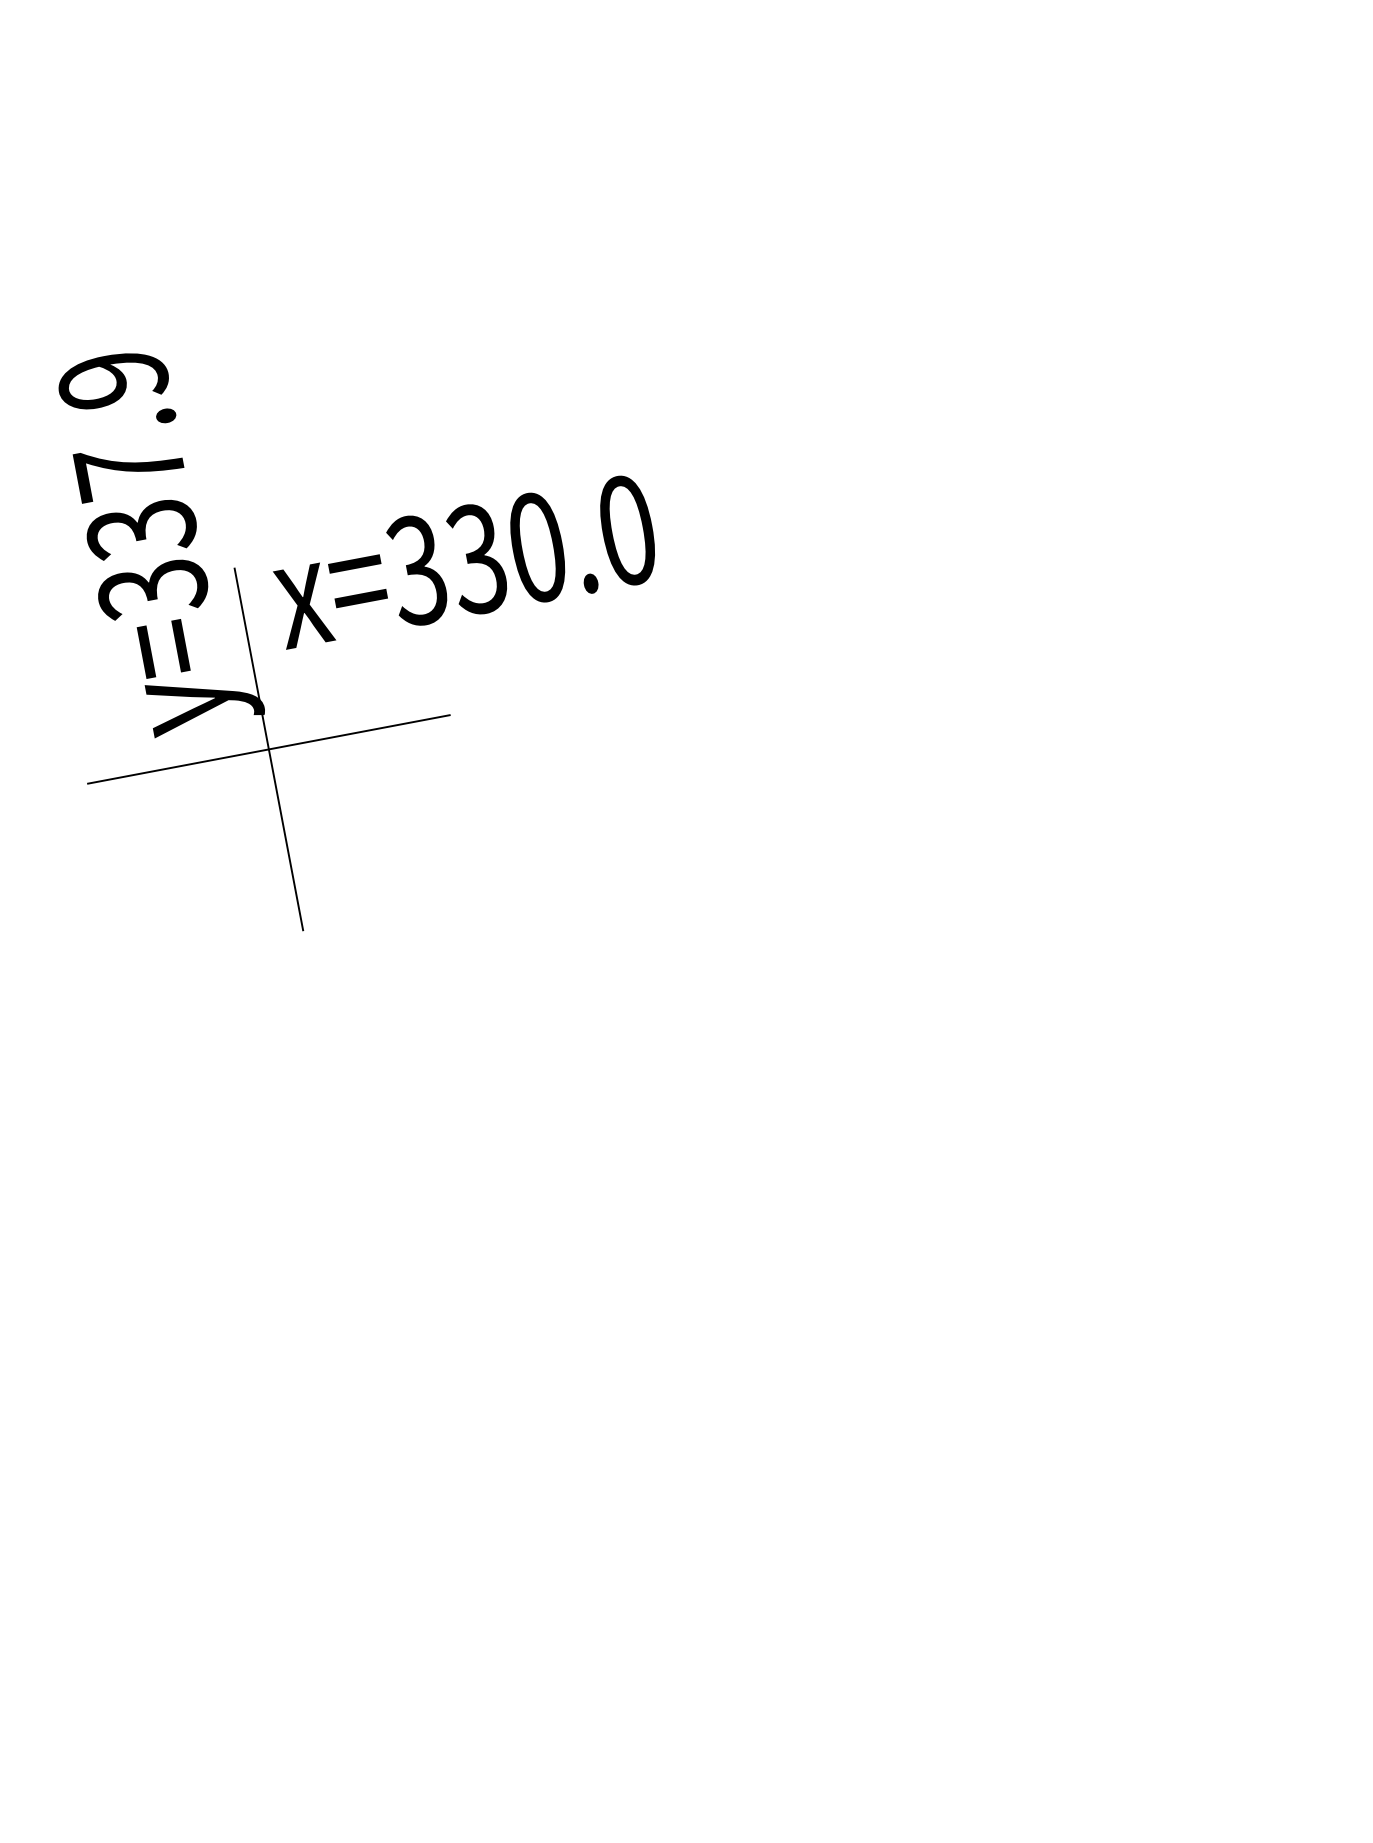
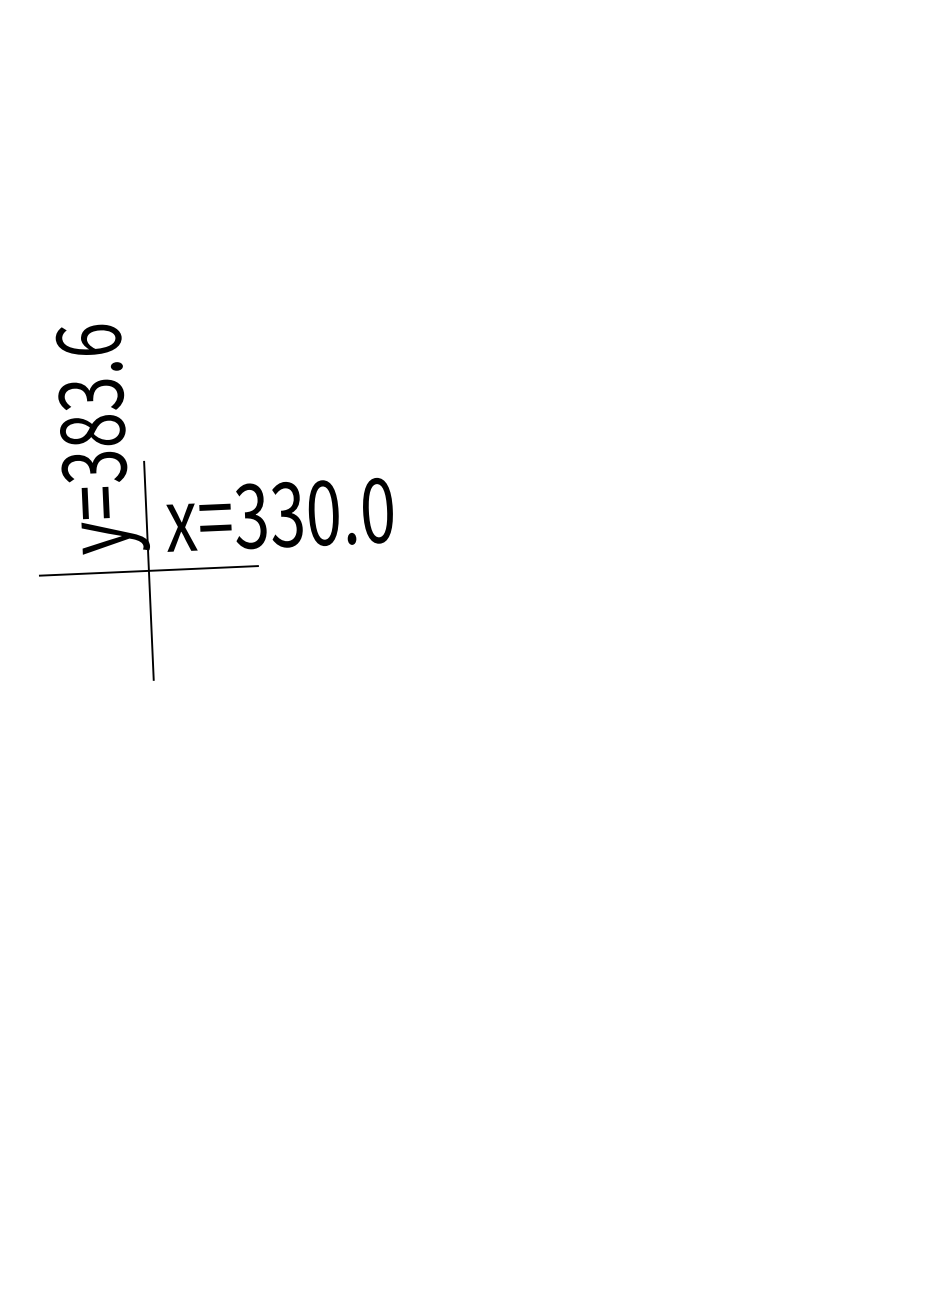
text: (126, 454) -> (90, 385), =337.9 -> =383.6
text: (464, 560) -> (279, 514), moved

